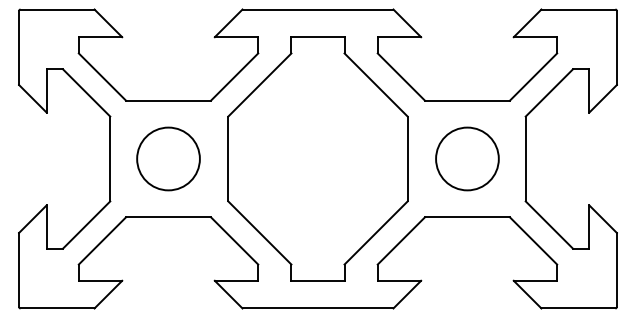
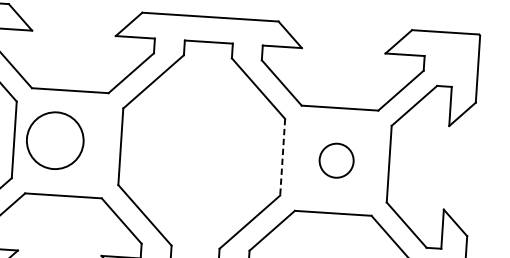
circle: (168, 158) -> (55, 140), moved
circle: (467, 158) -> (336, 160), size x0.6
line: (407, 159) -> (282, 157), solid -> dashed

